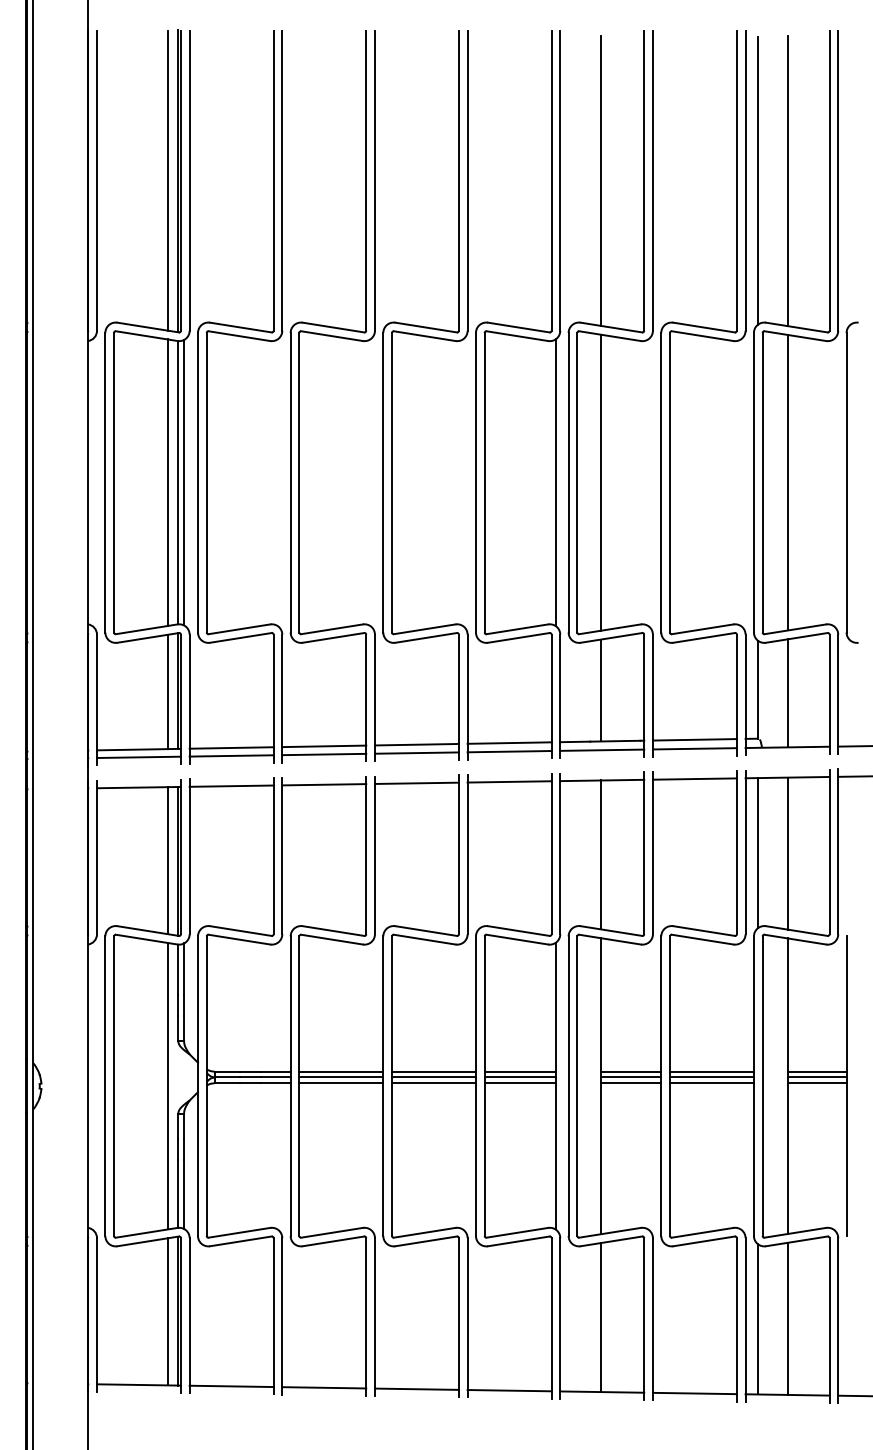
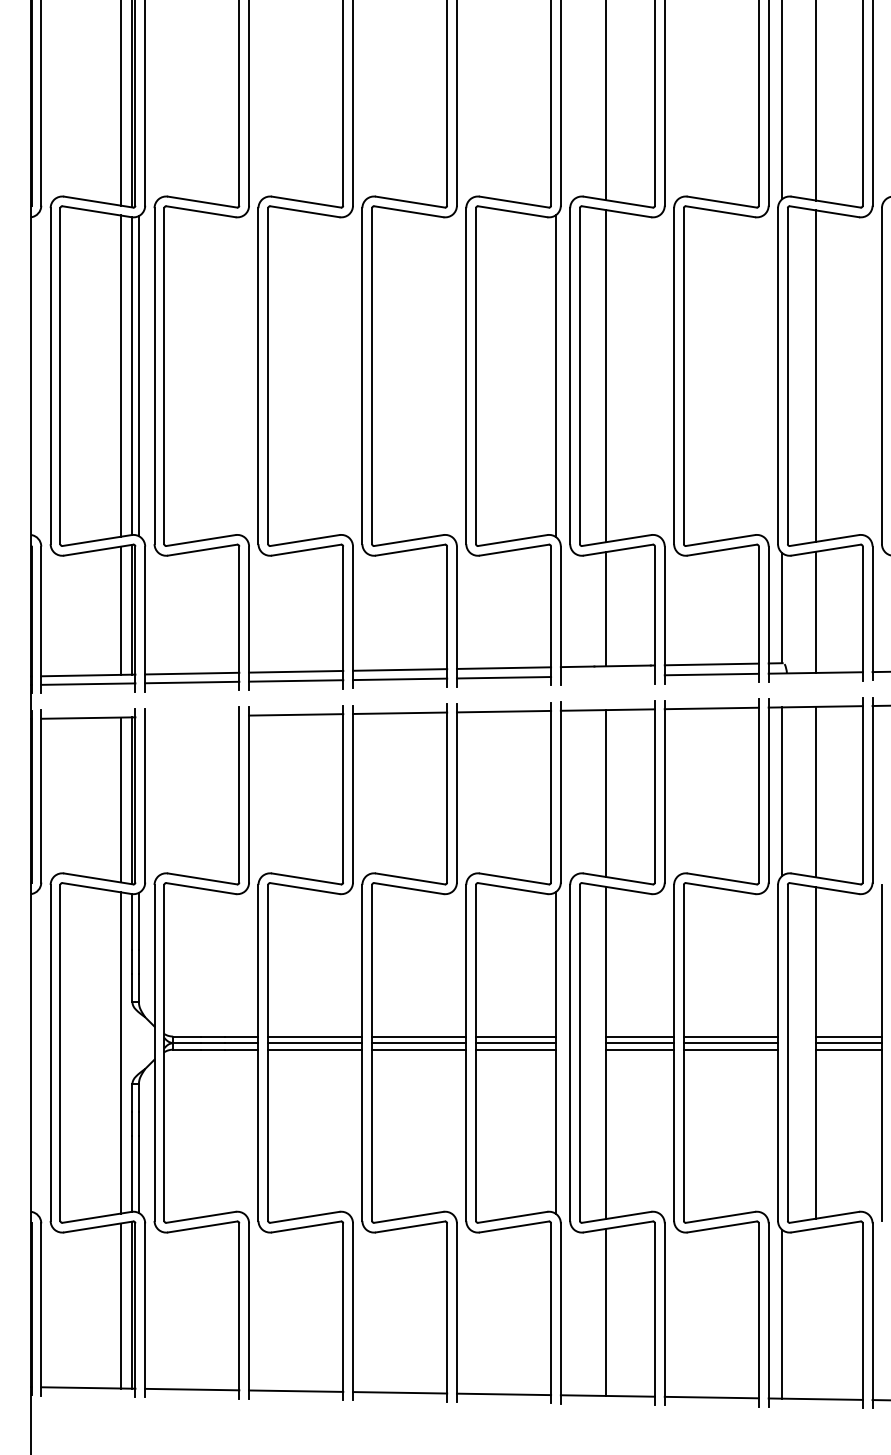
line: (602, 749) -> (608, 675), removed
line: (231, 785) -> (192, 715), removed
line: (787, 1318) -> (815, 1313), removed

